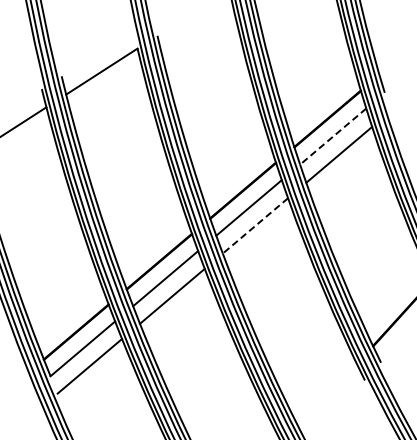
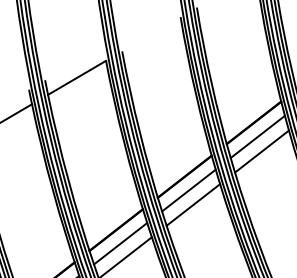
line: (332, 136) -> (257, 136), dashed -> solid
line: (255, 225) -> (193, 204), dashed -> solid

